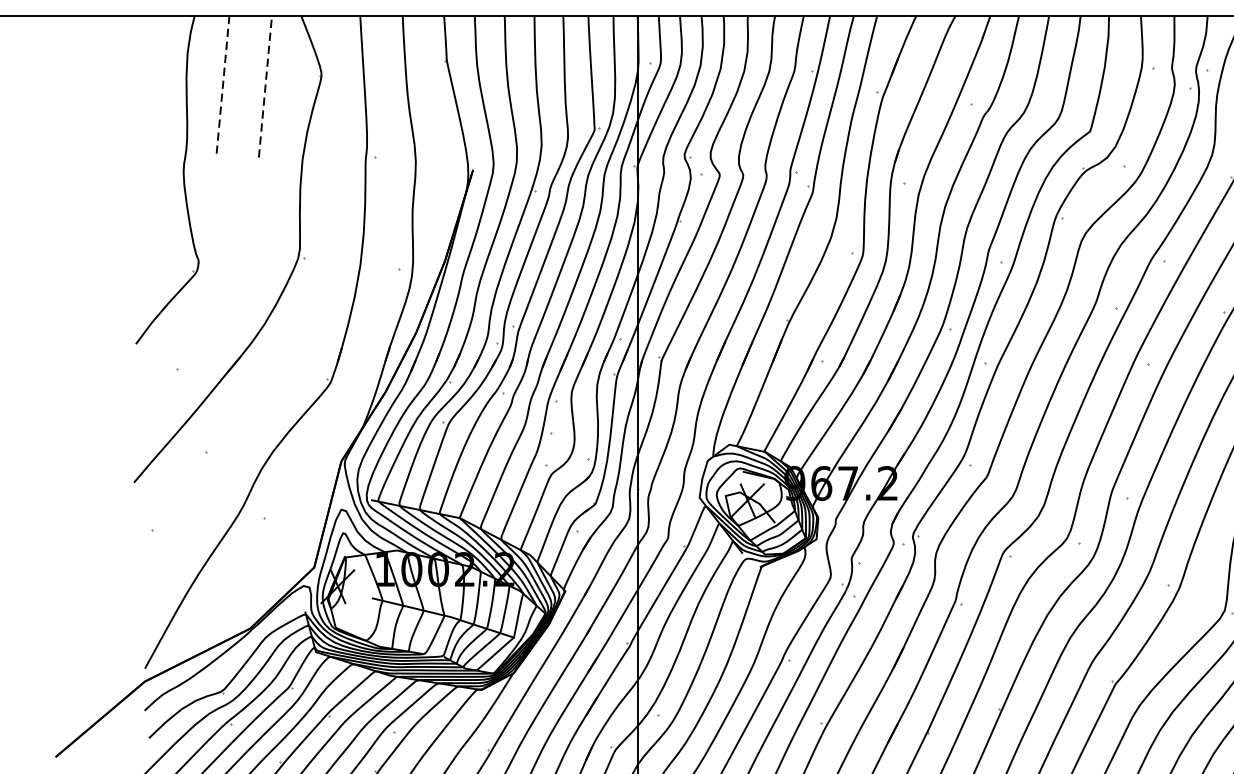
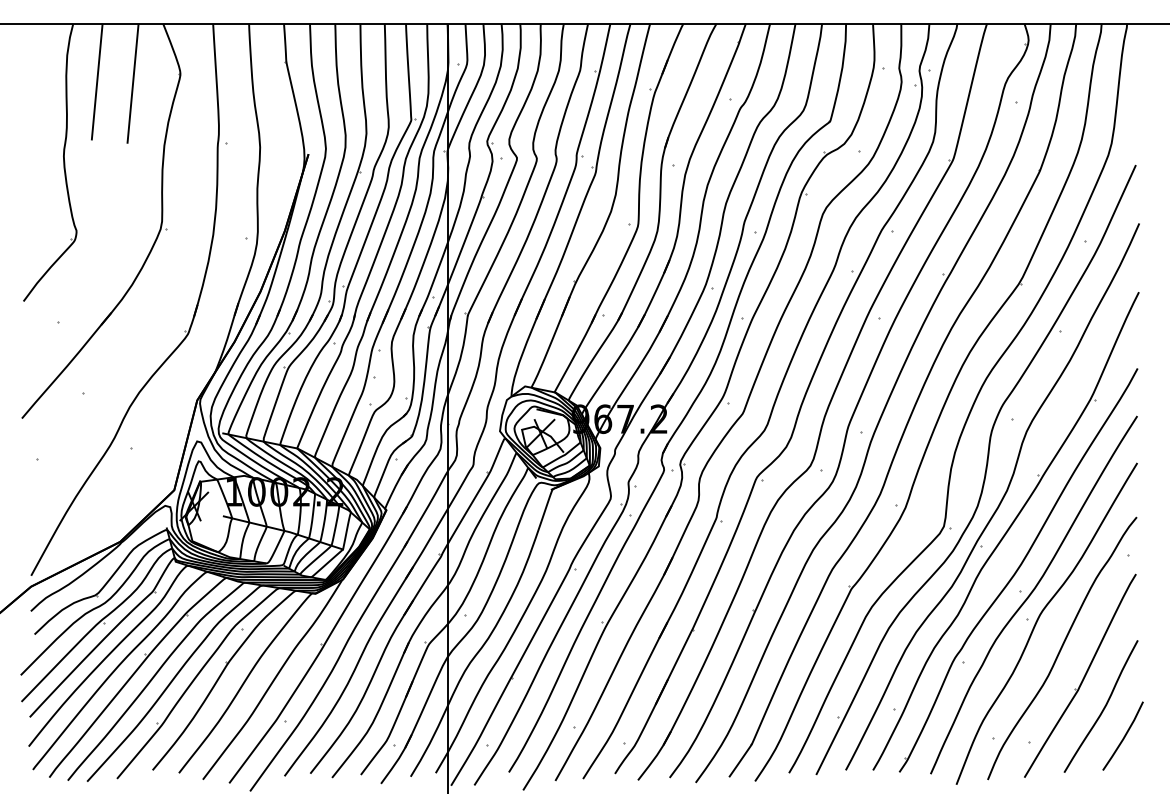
line: (223, 85) -> (97, 82), dashed -> solid
line: (266, 86) -> (133, 83), dashed -> solid

